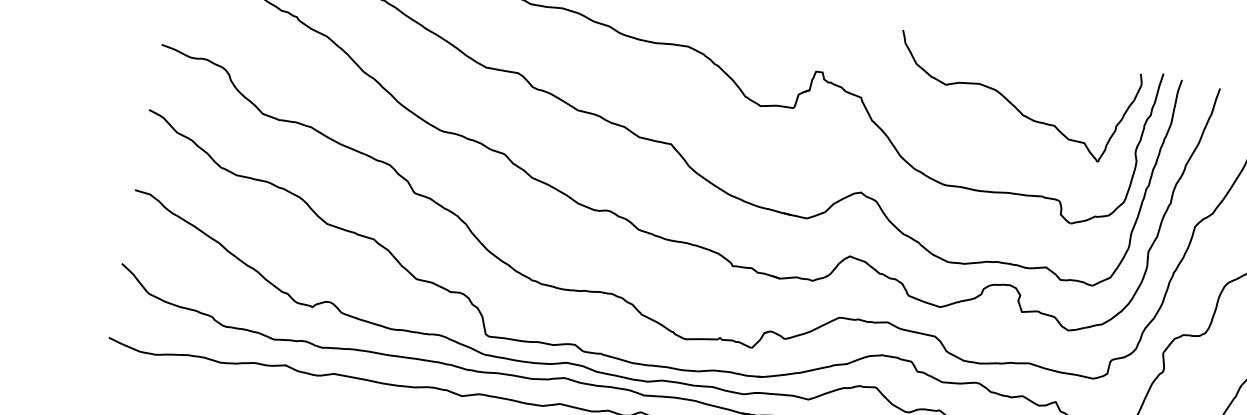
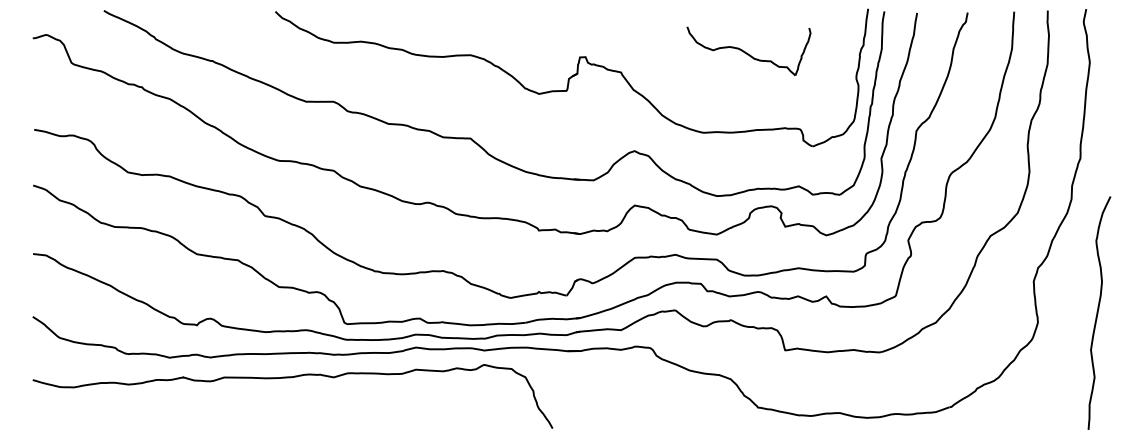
part: (1014, 99) -> (748, 51), size x0.6

